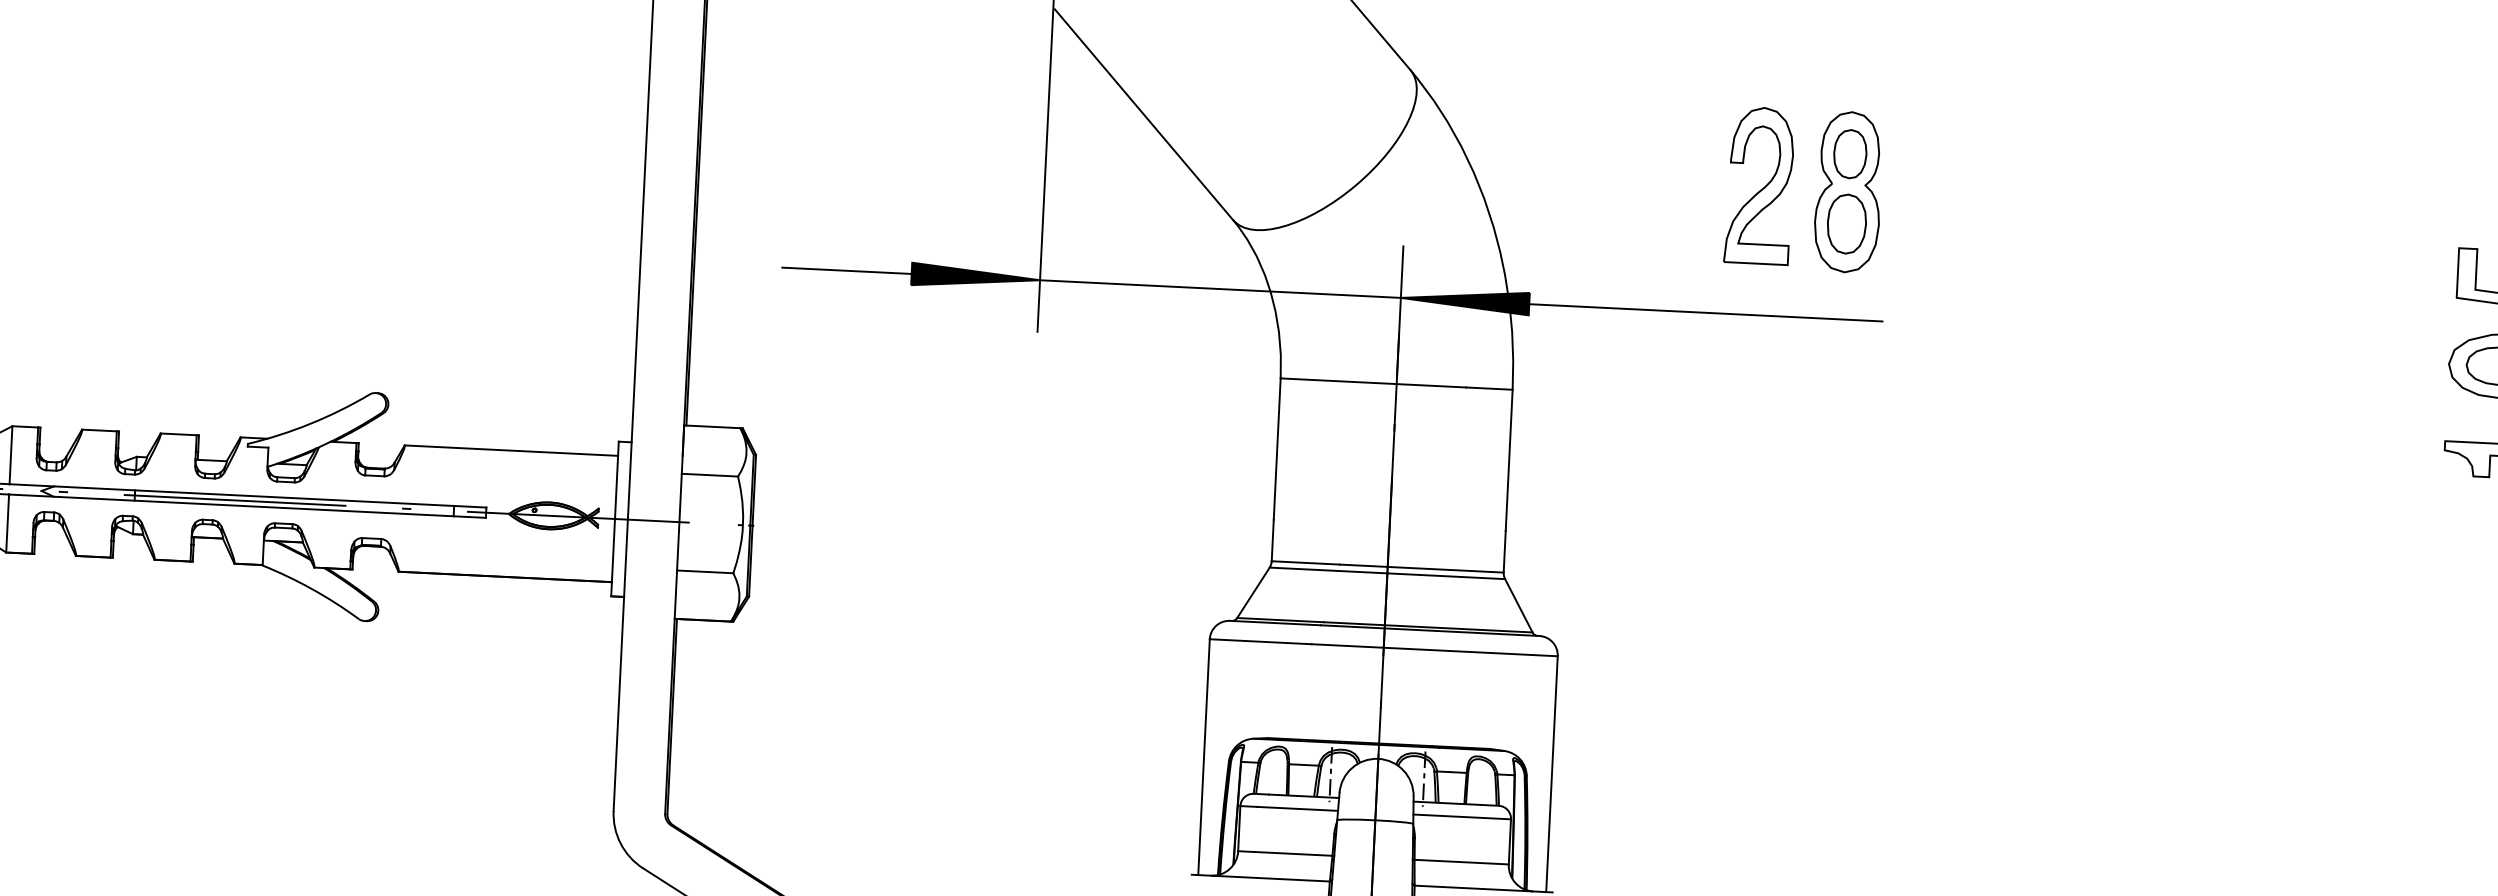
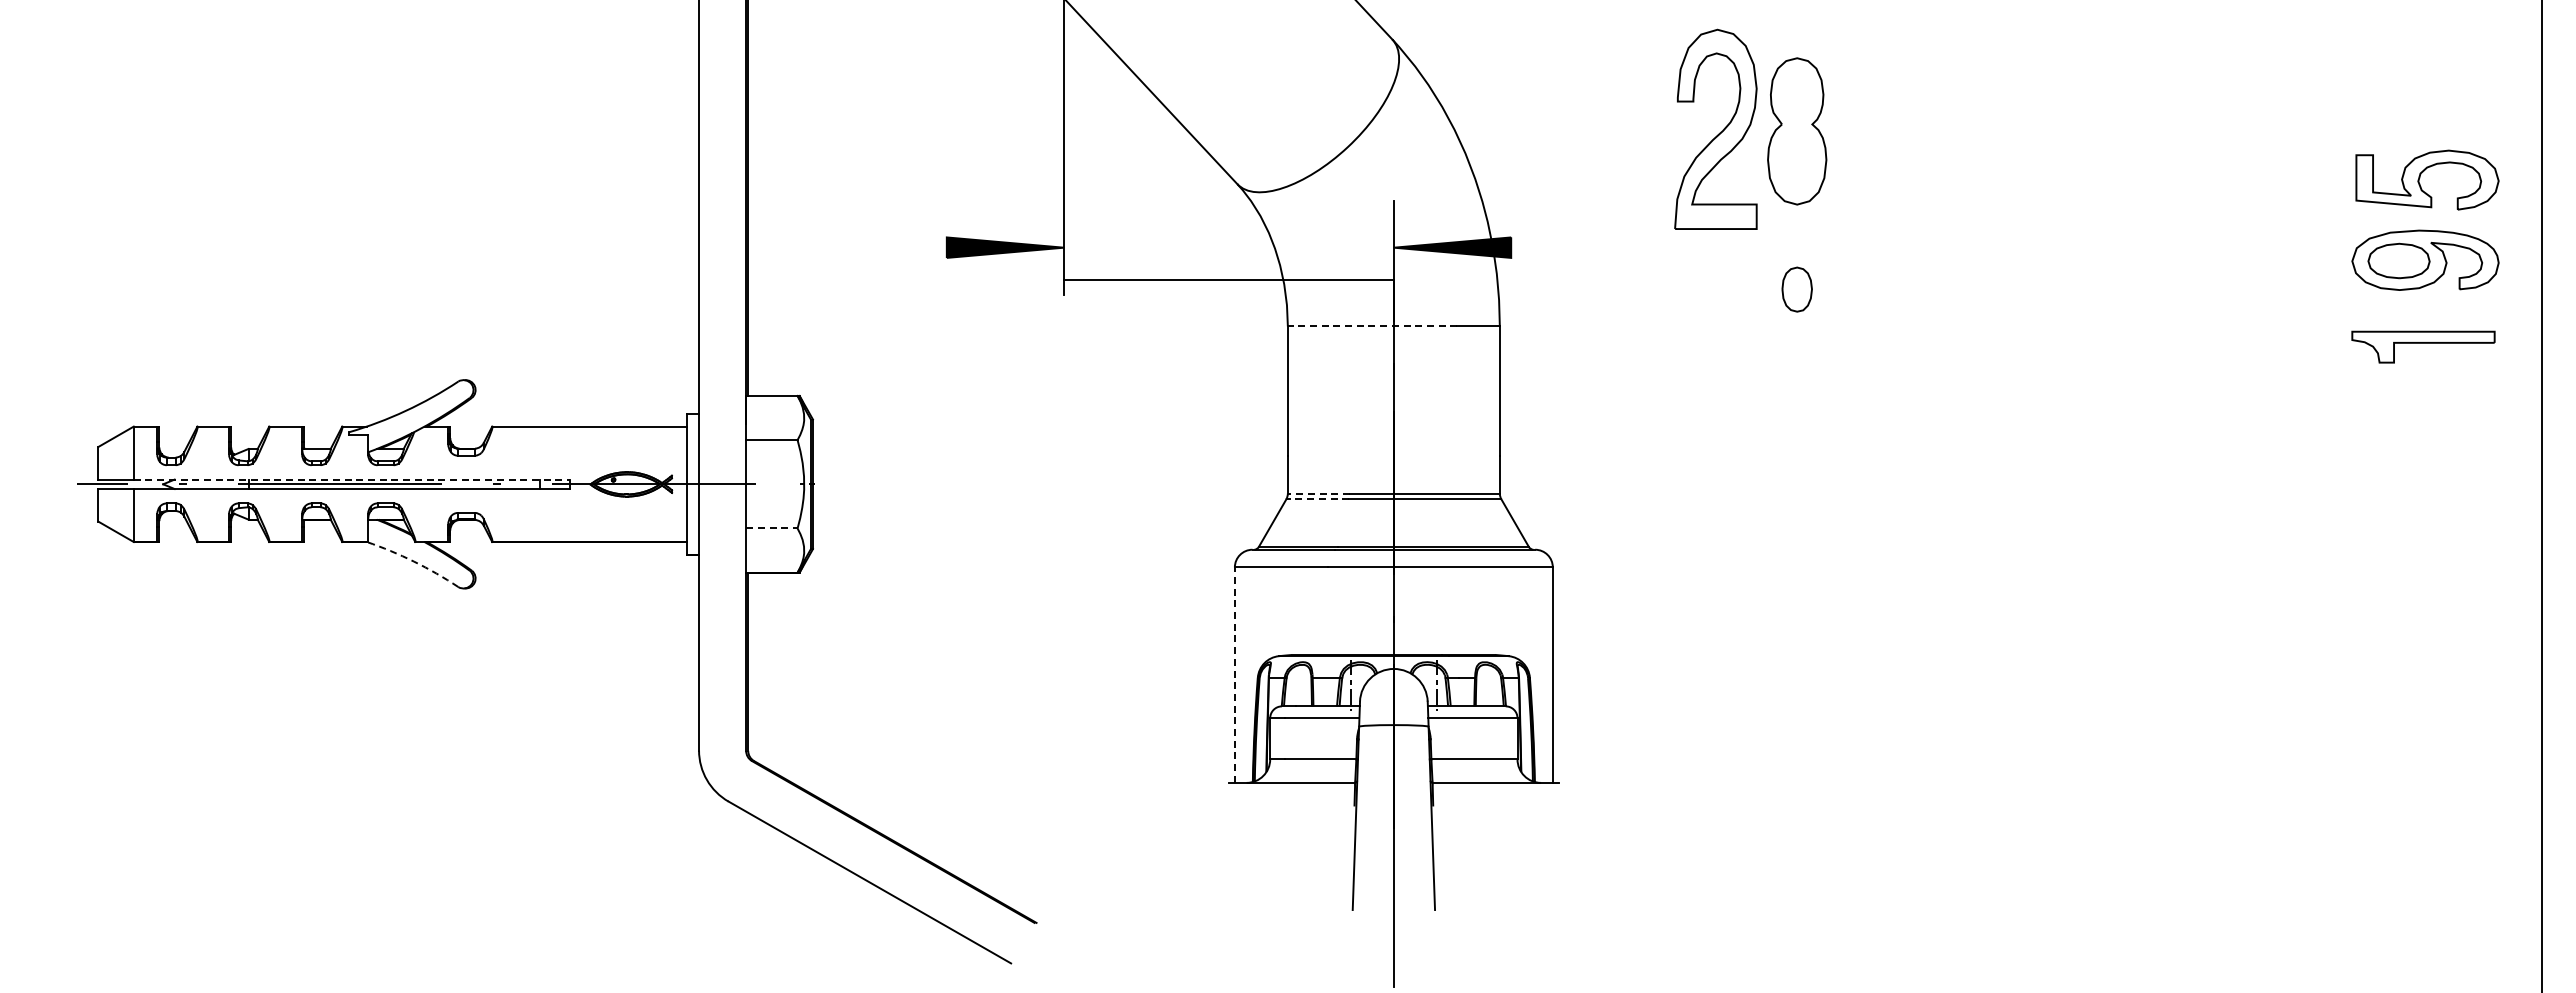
part: (1849, 153) -> (1796, 289), moved
part: (1759, 185) -> (1715, 129), size x1.4
part: (1846, 224) -> (1796, 160), removed
line: (846, 270) -> (887, 247), removed
line: (1219, 288) -> (1228, 279), moved
line: (1705, 312) -> (1672, 247), removed
line: (1373, 382) -> (1372, 326), solid -> dashed
line: (247, 495) -> (351, 479), solid -> dashed
line: (1305, 562) -> (1318, 493), solid -> dashed
line: (1303, 569) -> (1317, 499), solid -> dashed
line: (704, 571) -> (771, 528), solid -> dashed
arc: (312, 588) -> (414, 561), solid -> dashed
line: (1203, 757) -> (1234, 675), solid -> dashed

